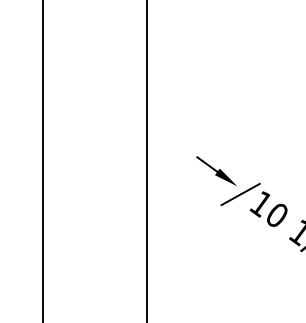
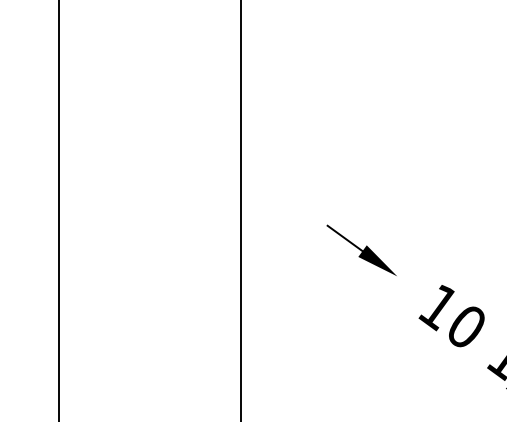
line: (240, 194) -> (402, 290), removed

